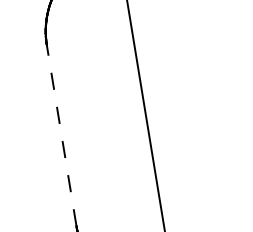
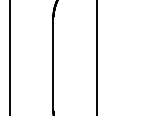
line: (61, 136) -> (53, 64), dashed -> solid

